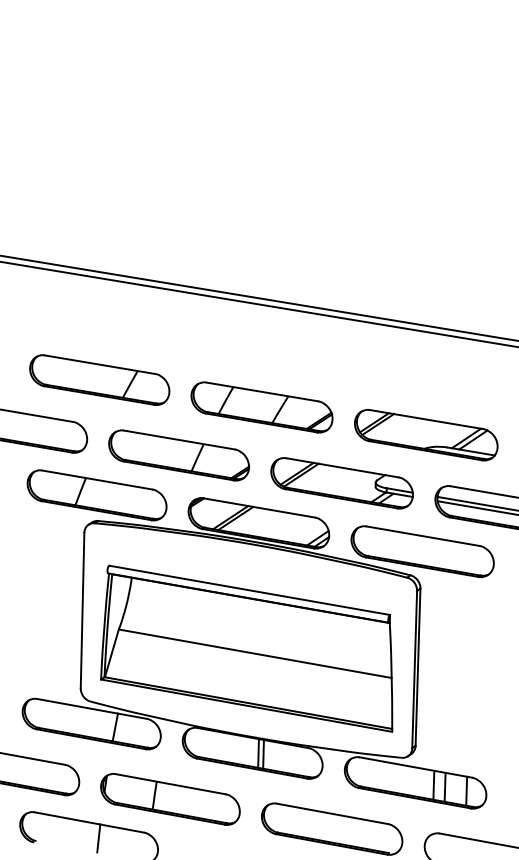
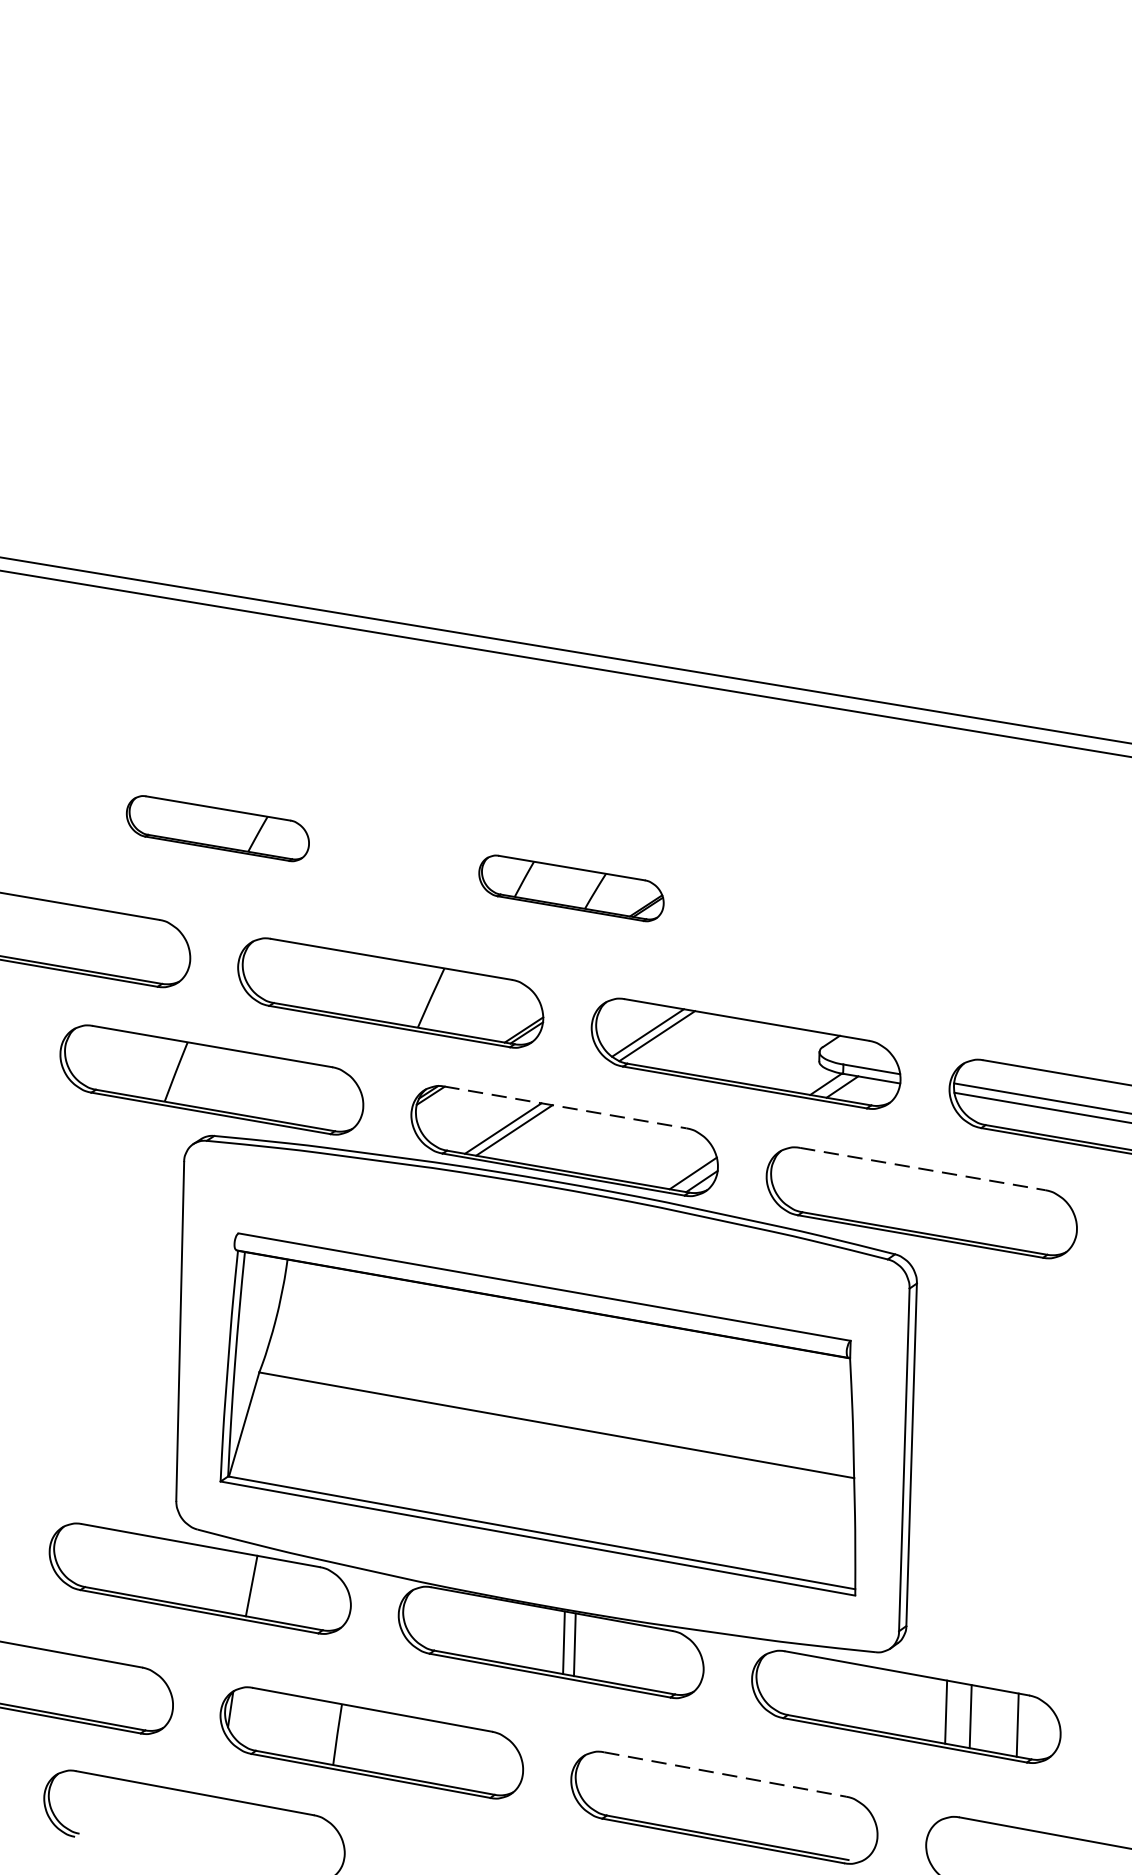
part: (99, 379) -> (217, 827), size x0.6
part: (261, 407) -> (570, 888), size x0.6
part: (426, 435) -> (930, 949), removed
line: (259, 508) -> (566, 1108), solid -> dashed
line: (423, 536) -> (923, 1169), solid -> dashed
line: (333, 813) -> (727, 1773), solid -> dashed
line: (98, 838) -> (214, 1828), removed

